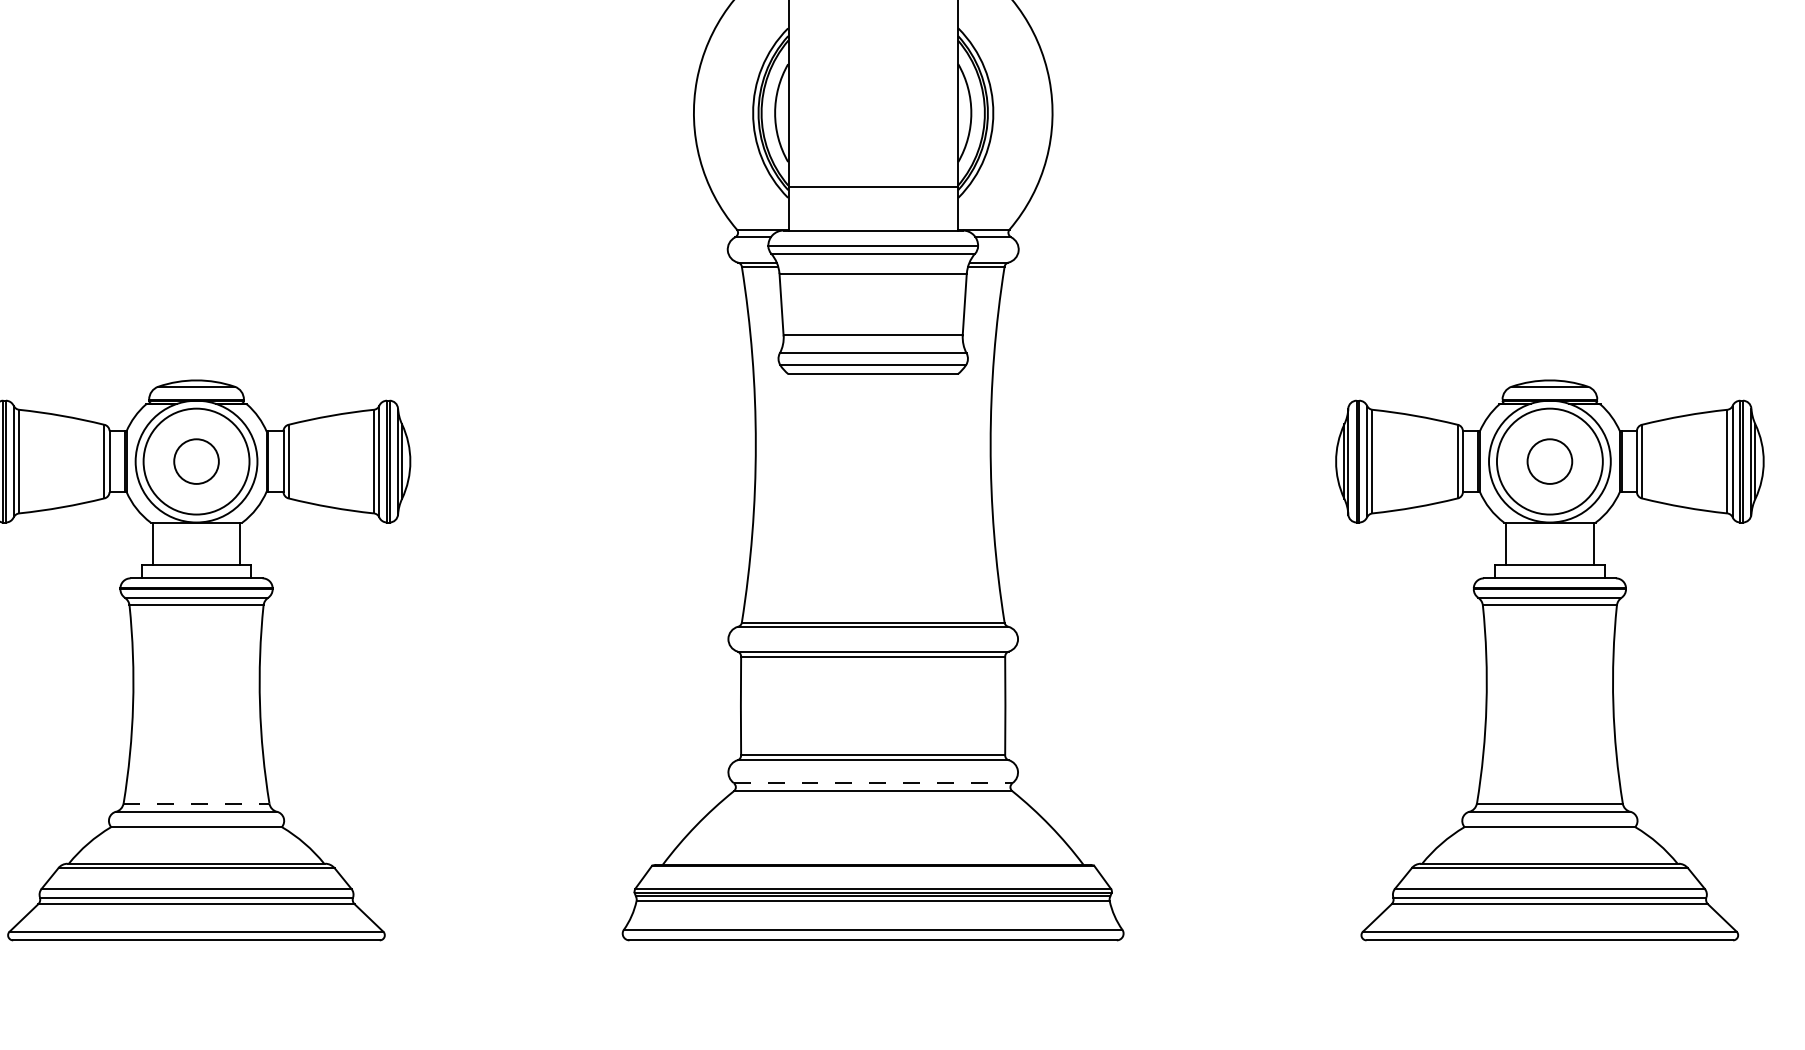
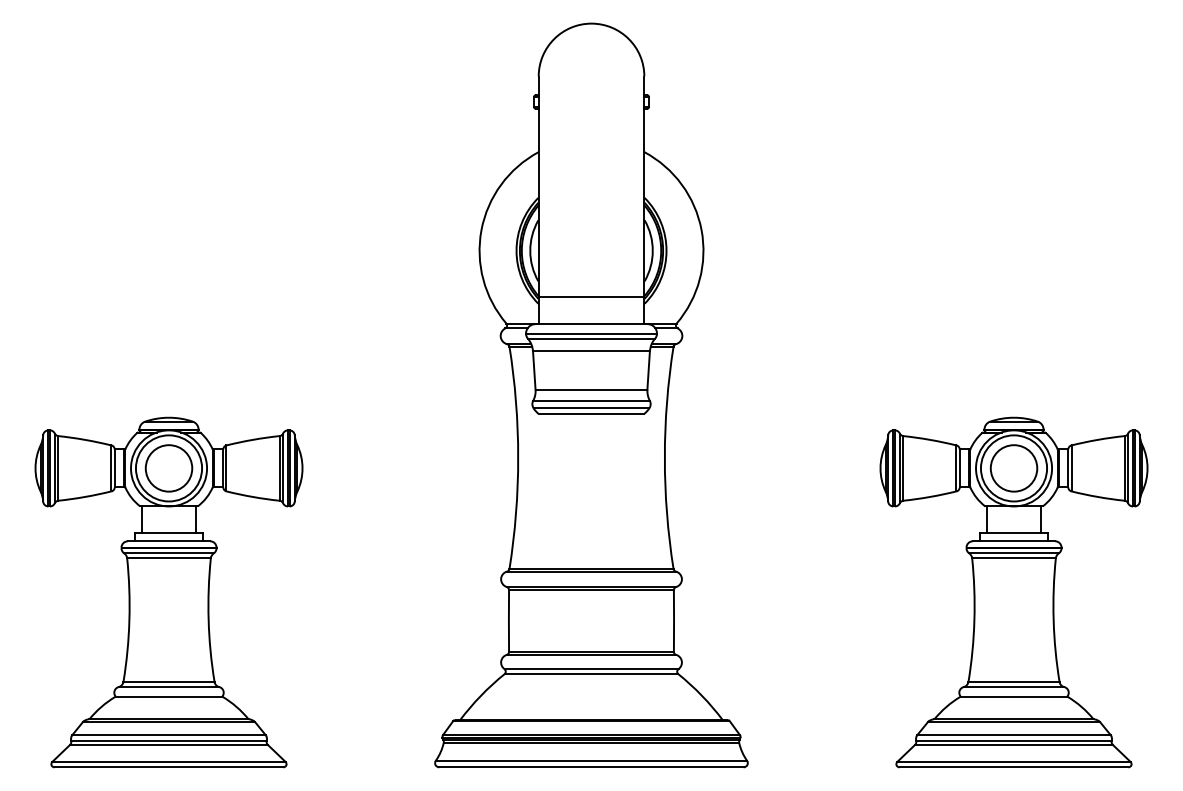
circle: (195, 461) -> (168, 468), size x1.67
circle: (1549, 461) -> (1013, 468), size x1.67
line: (874, 783) -> (592, 669), dashed -> solid
line: (195, 804) -> (168, 682), dashed -> solid

